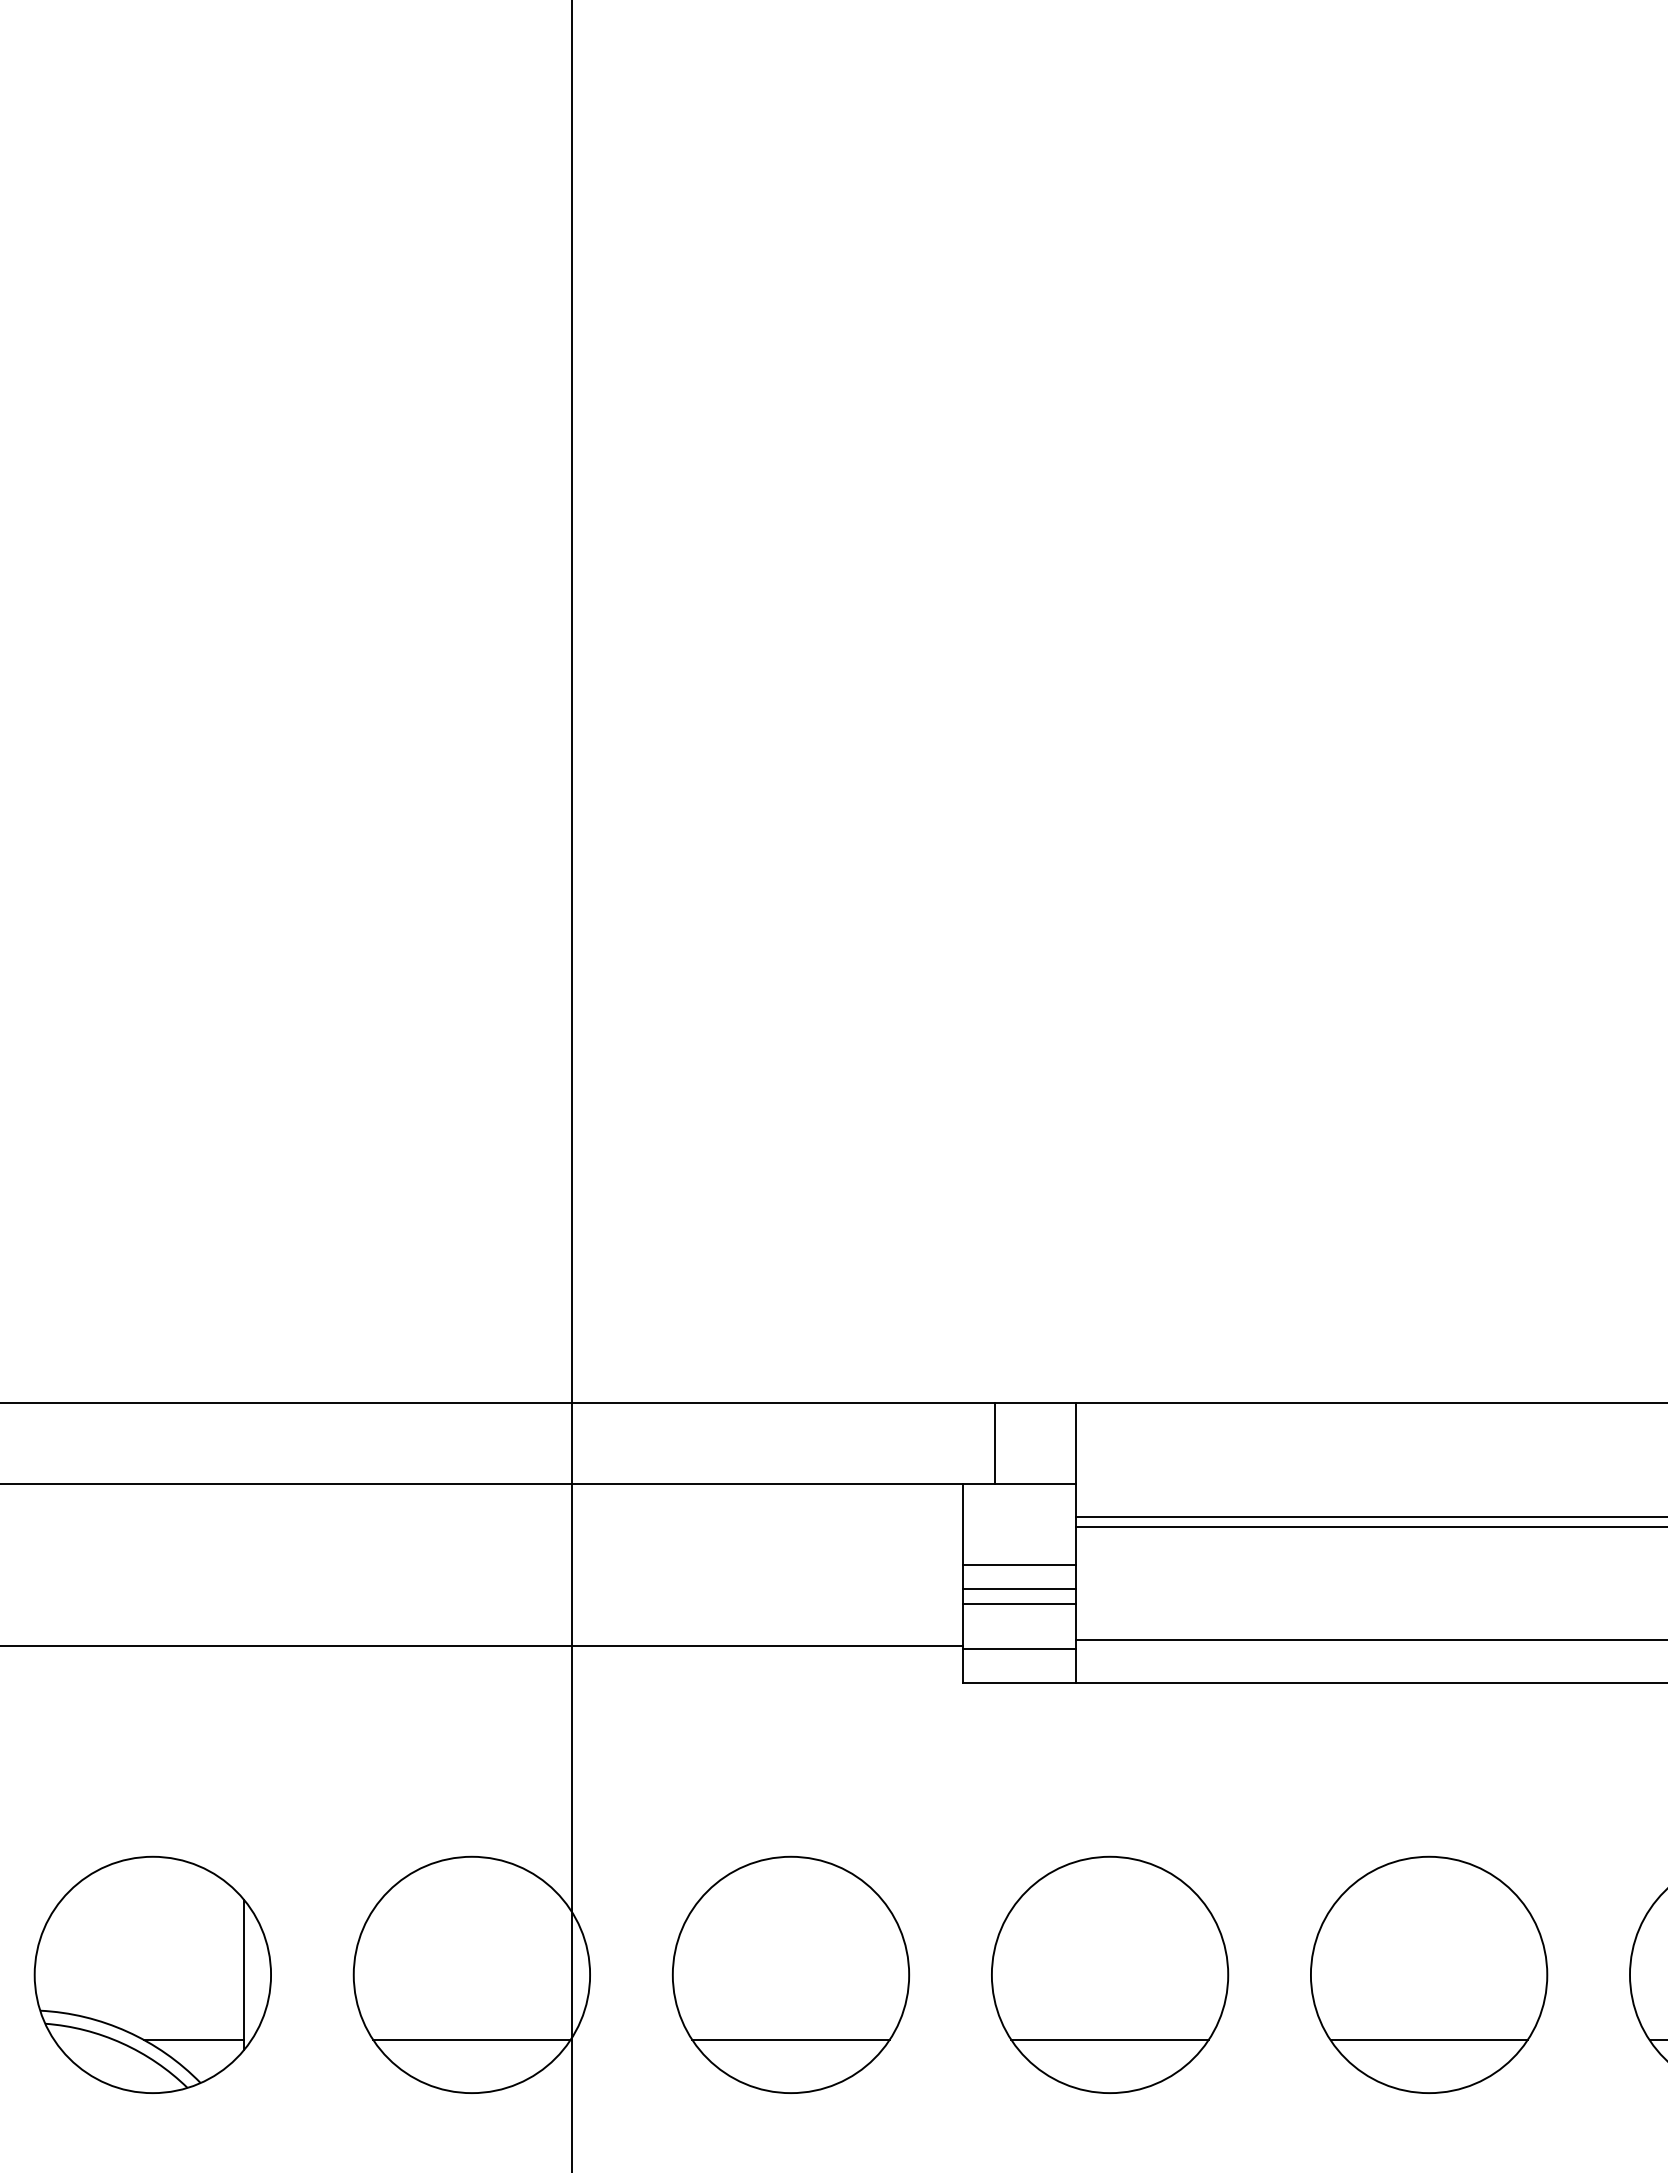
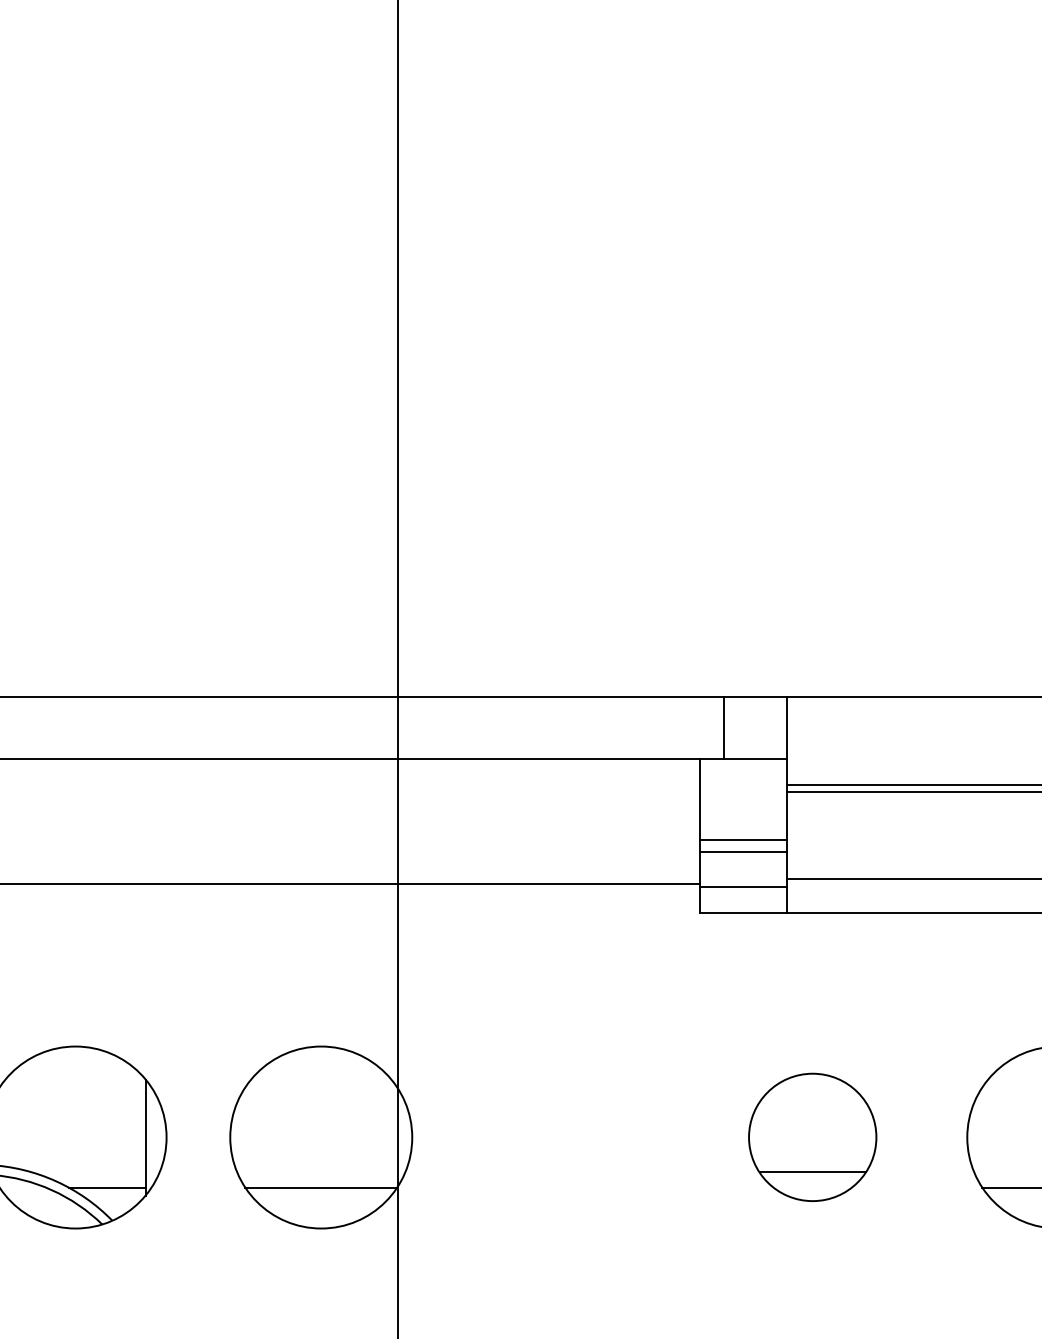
line: (1019, 1564) -> (742, 821), removed
part: (790, 1974) -> (566, 1137), removed
part: (1110, 1974) -> (812, 1137), size x0.7

